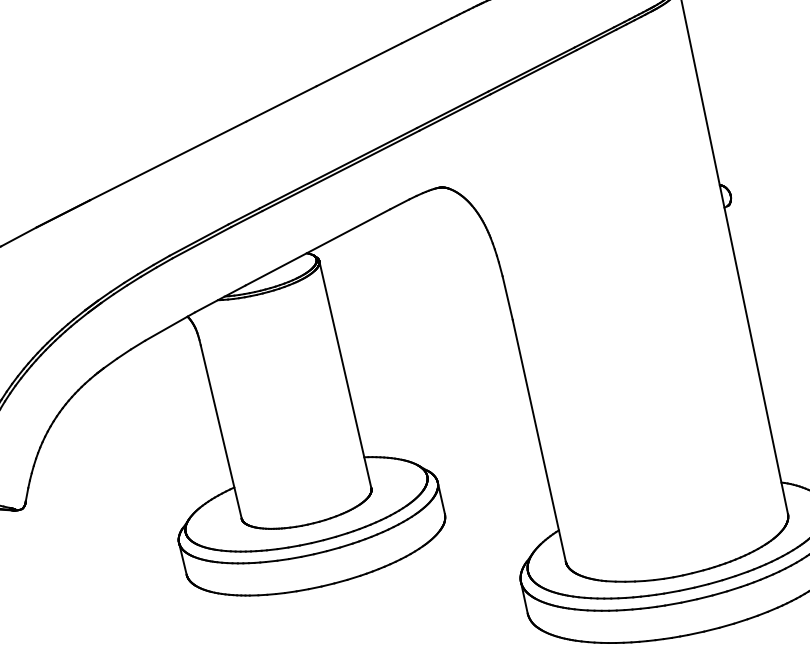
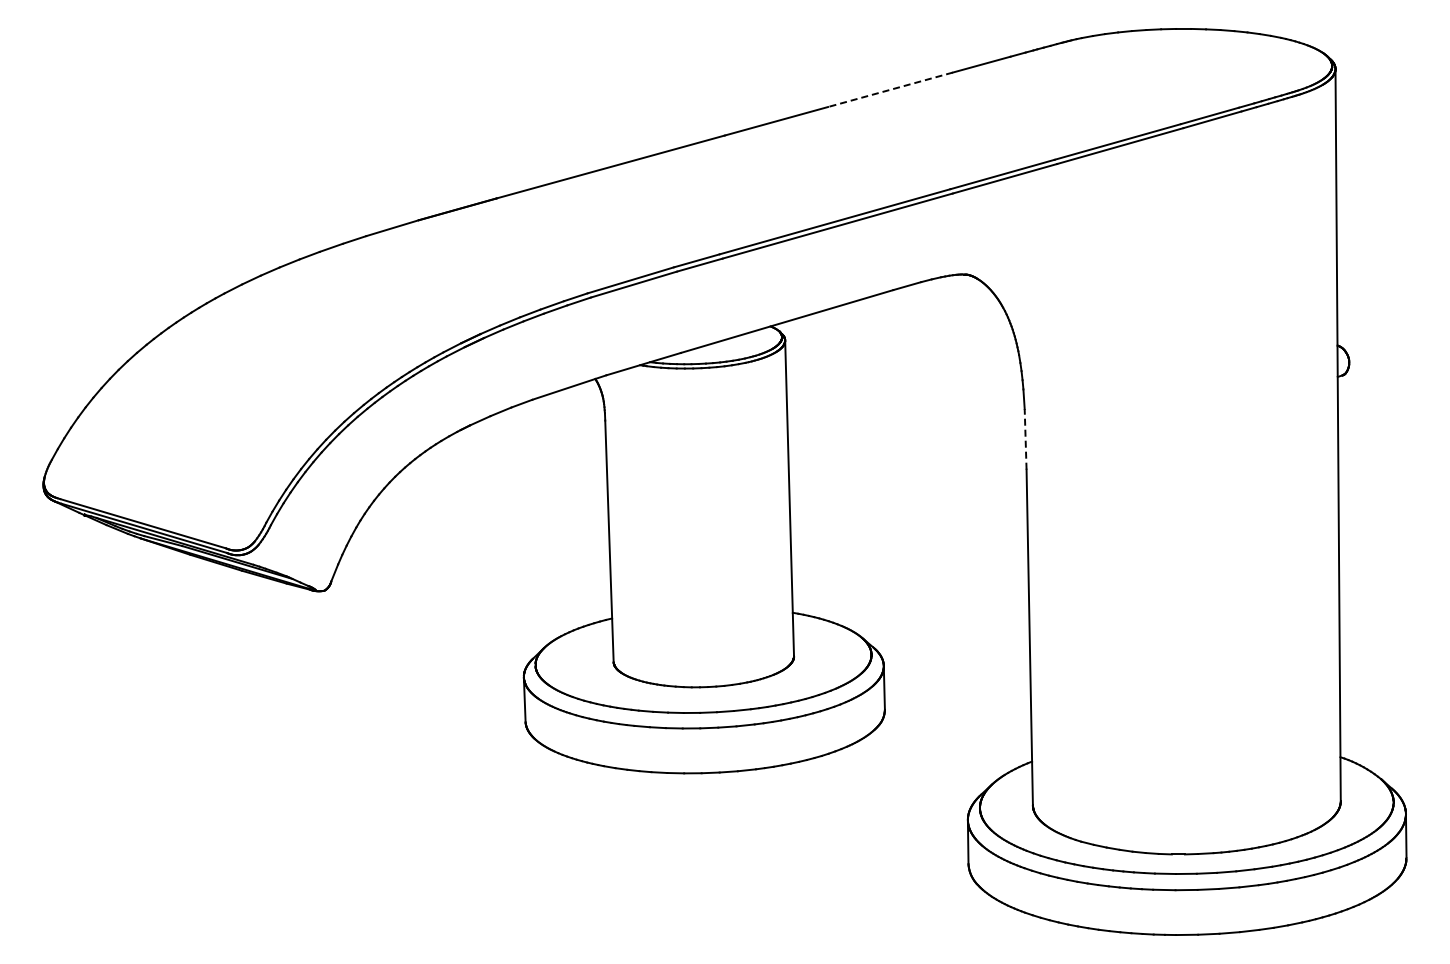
line: (359, 64) -> (890, 89), solid -> dashed
line: (507, 297) -> (1025, 438), solid -> dashed

